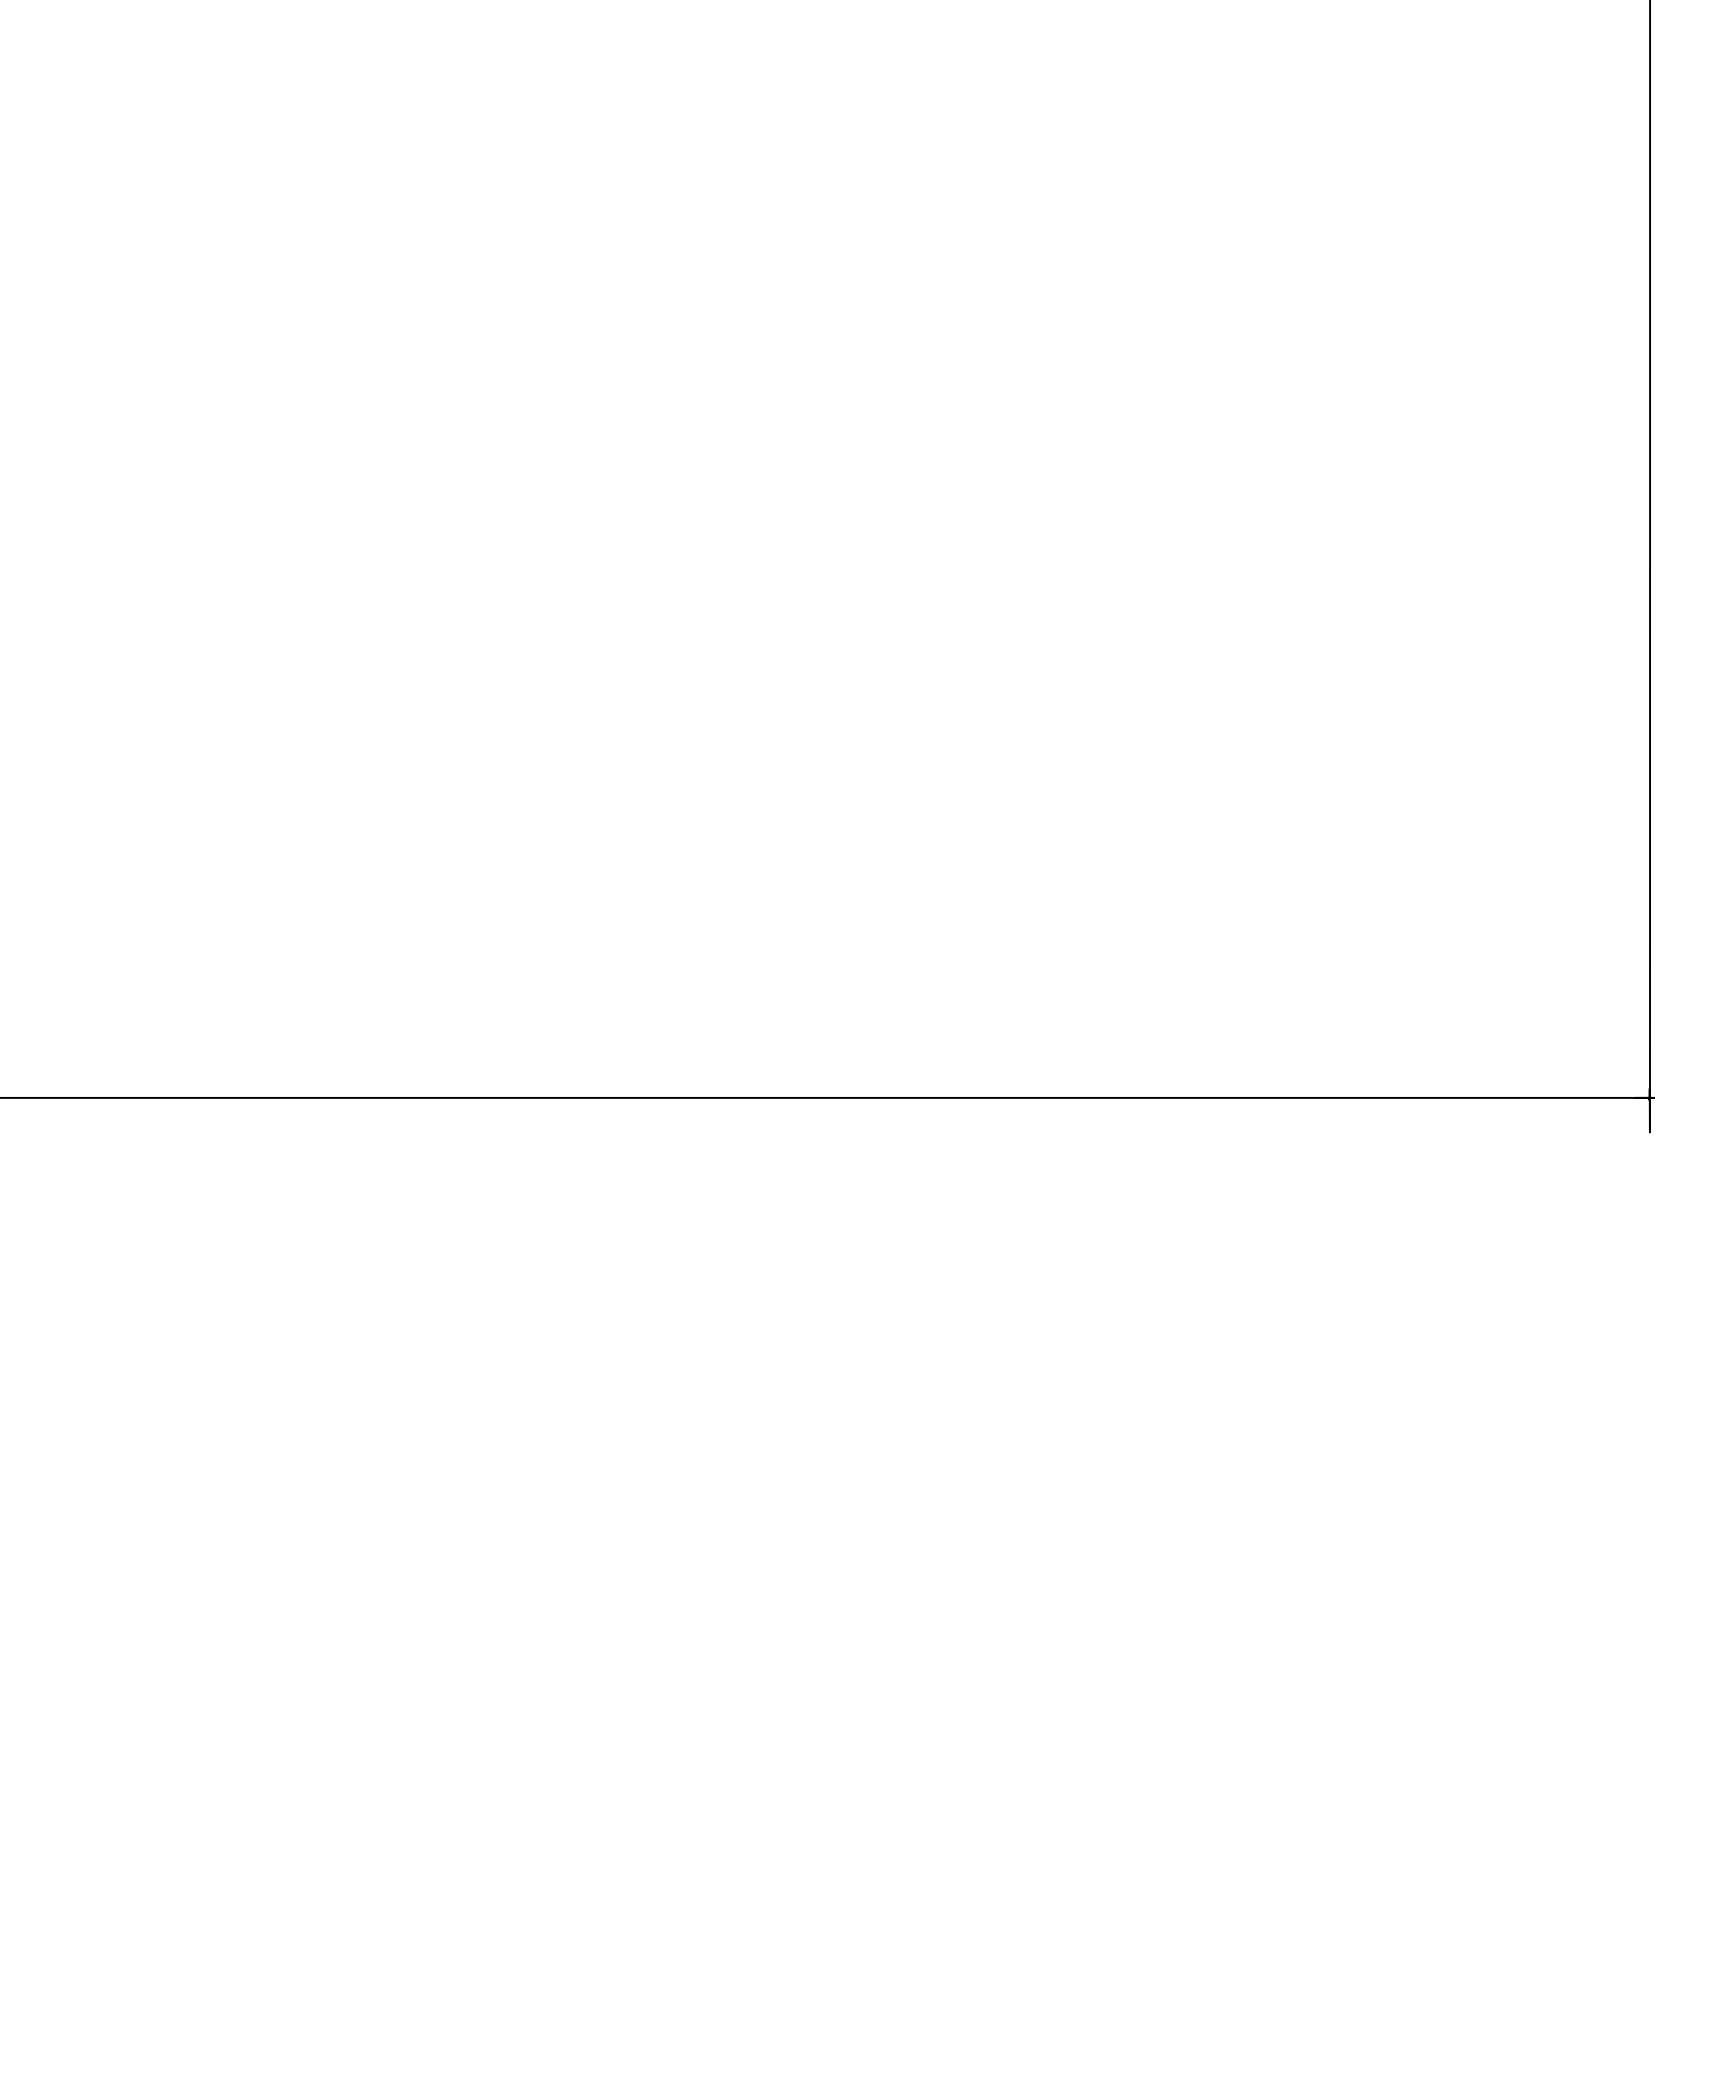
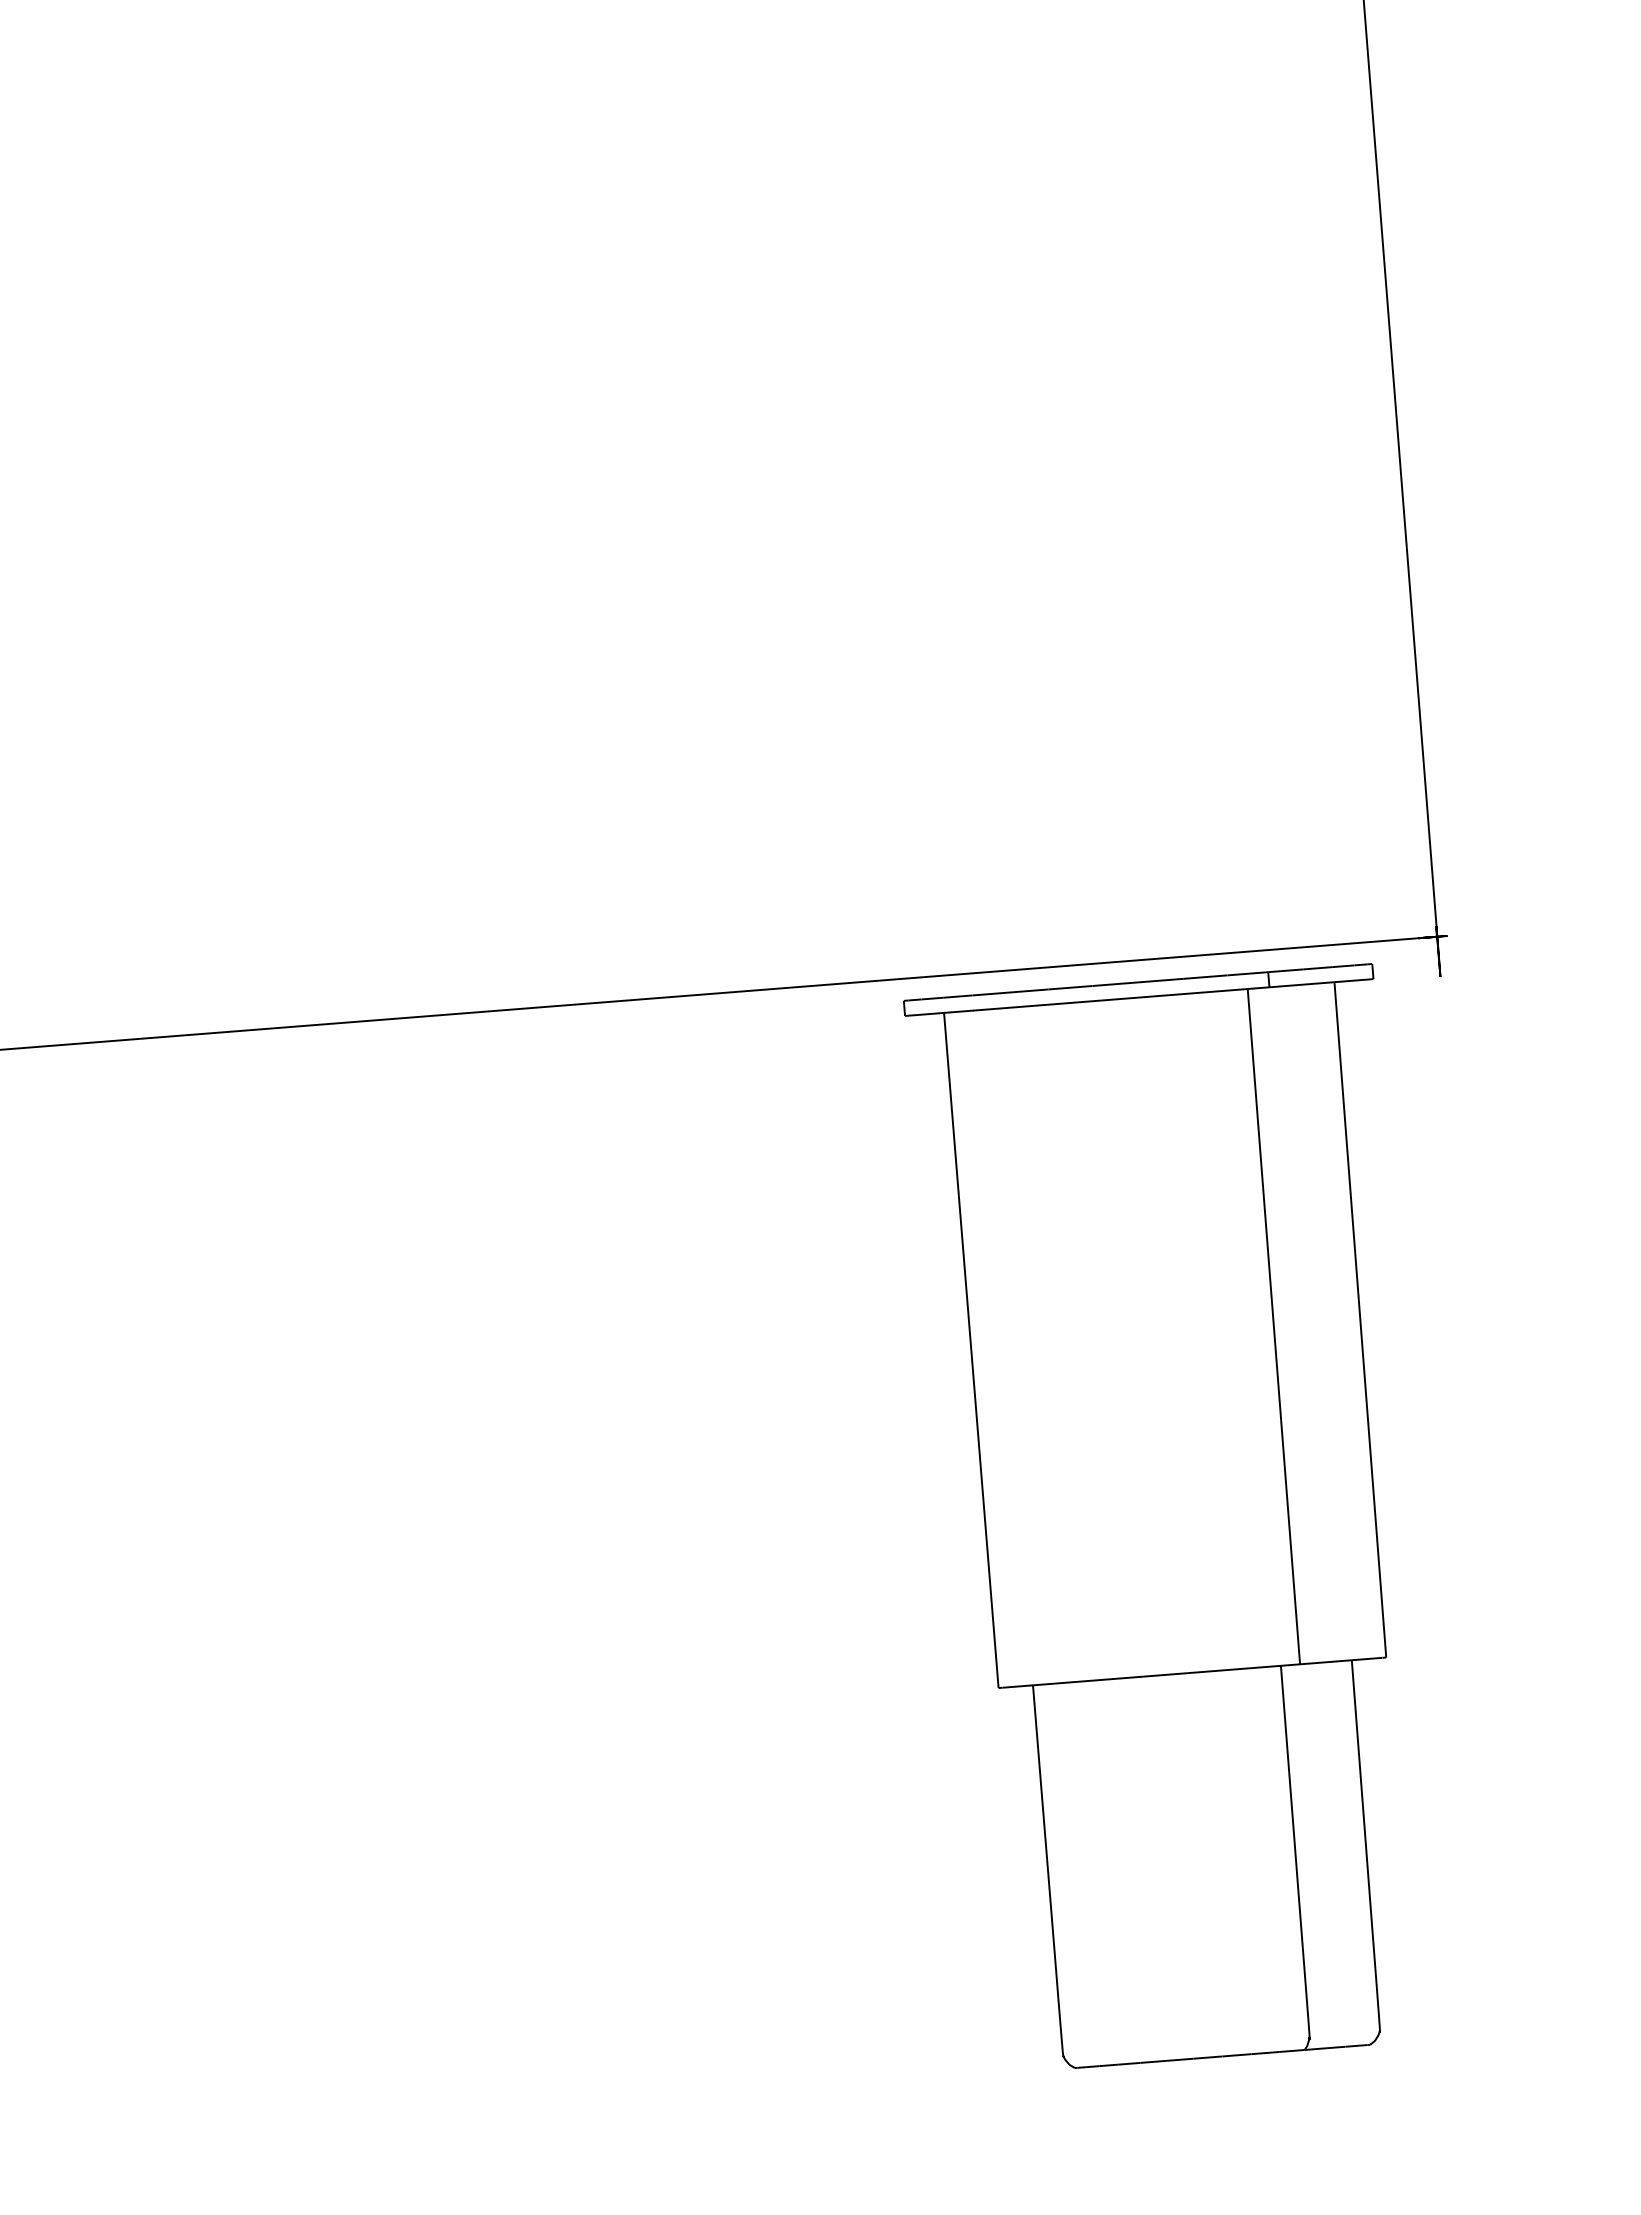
part: (1386, 1587) -> (1180, 1519), added

